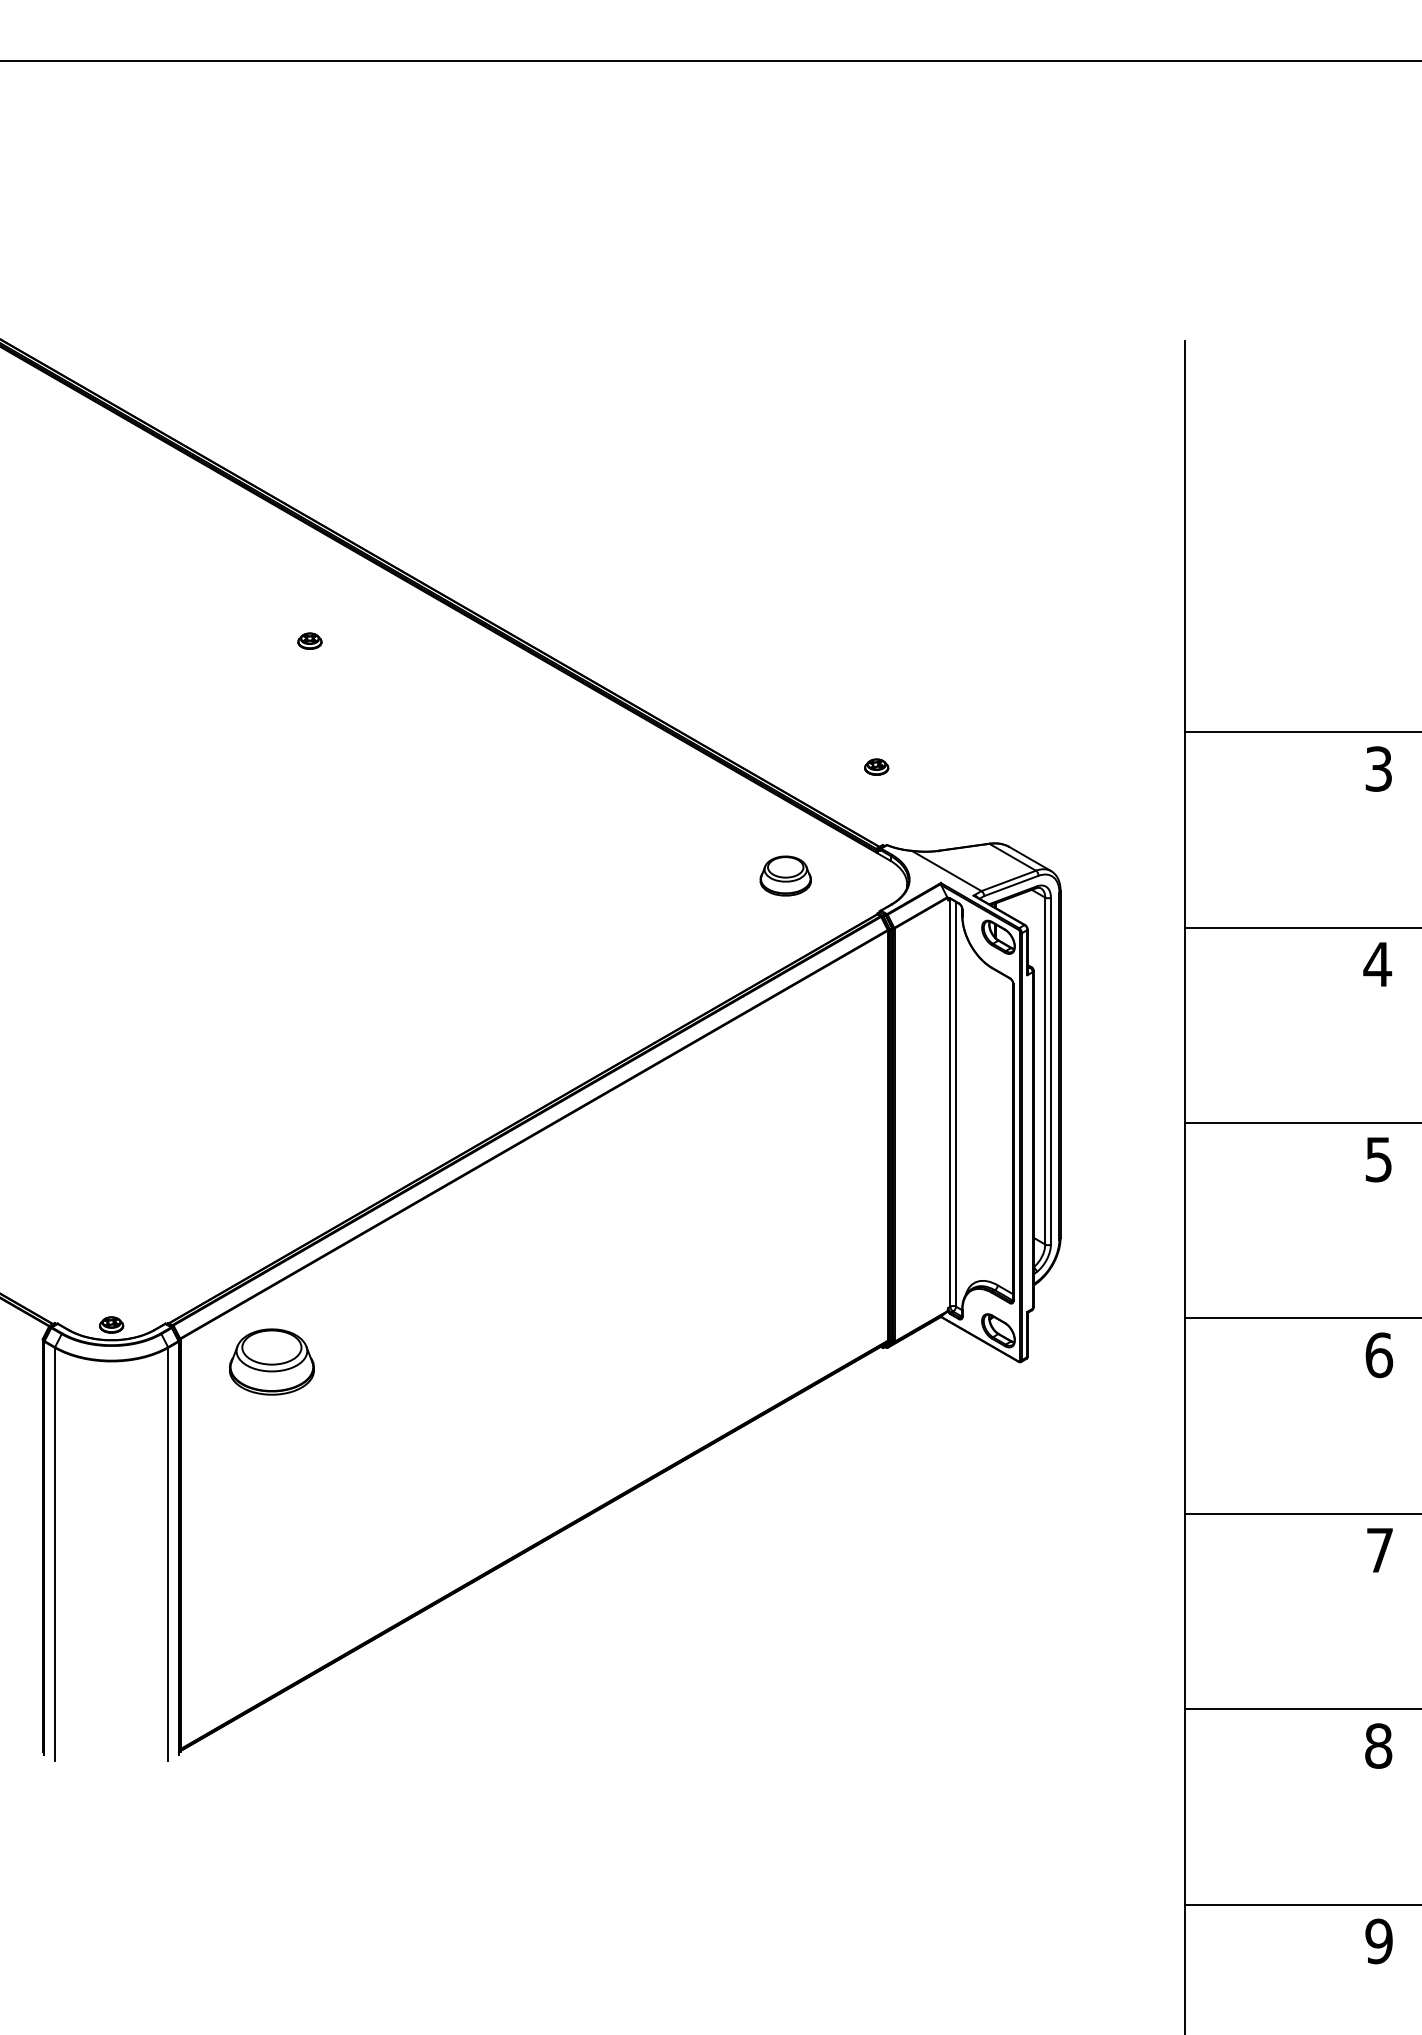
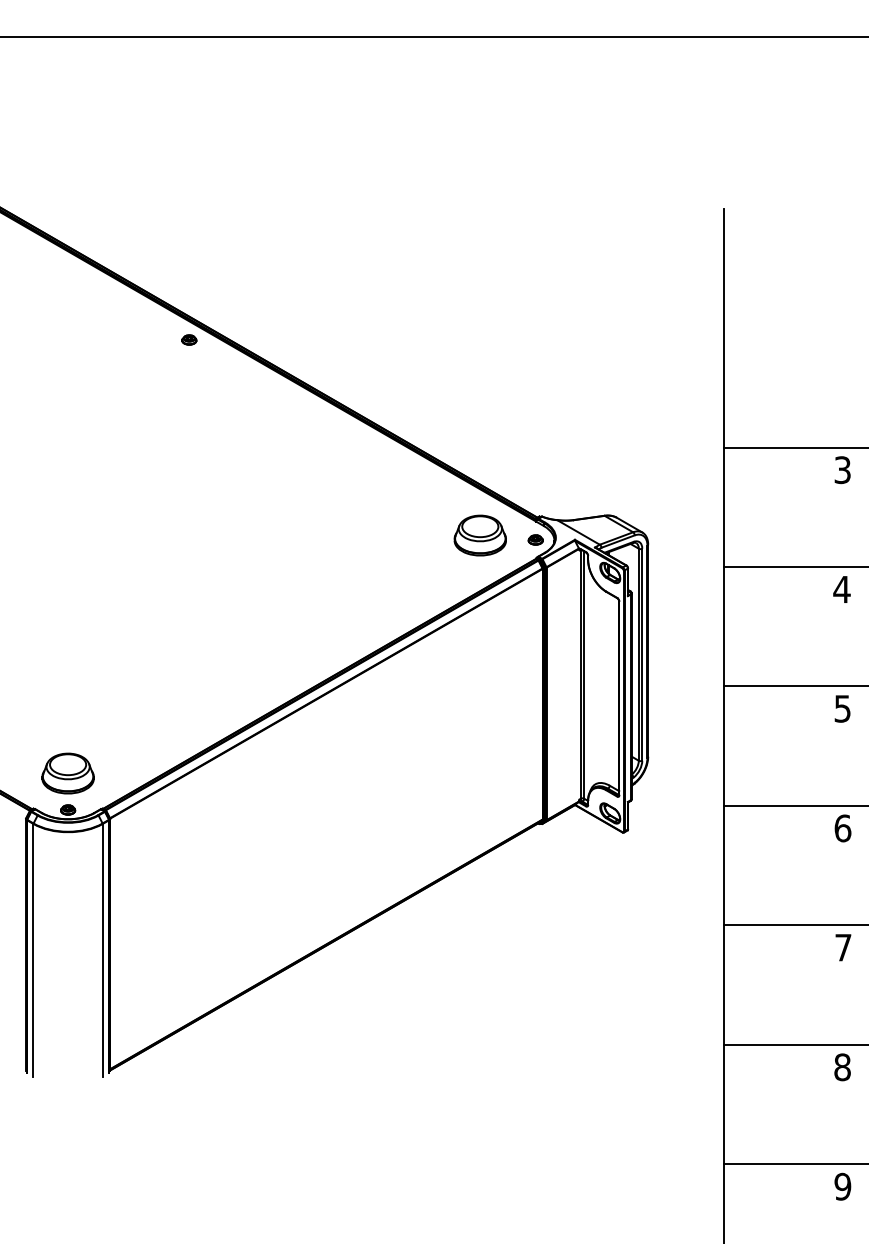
part: (310, 640) -> (189, 339), moved
part: (876, 766) -> (535, 539), moved
part: (784, 875) -> (479, 535), size x1.67
part: (270, 1361) -> (67, 773), moved

